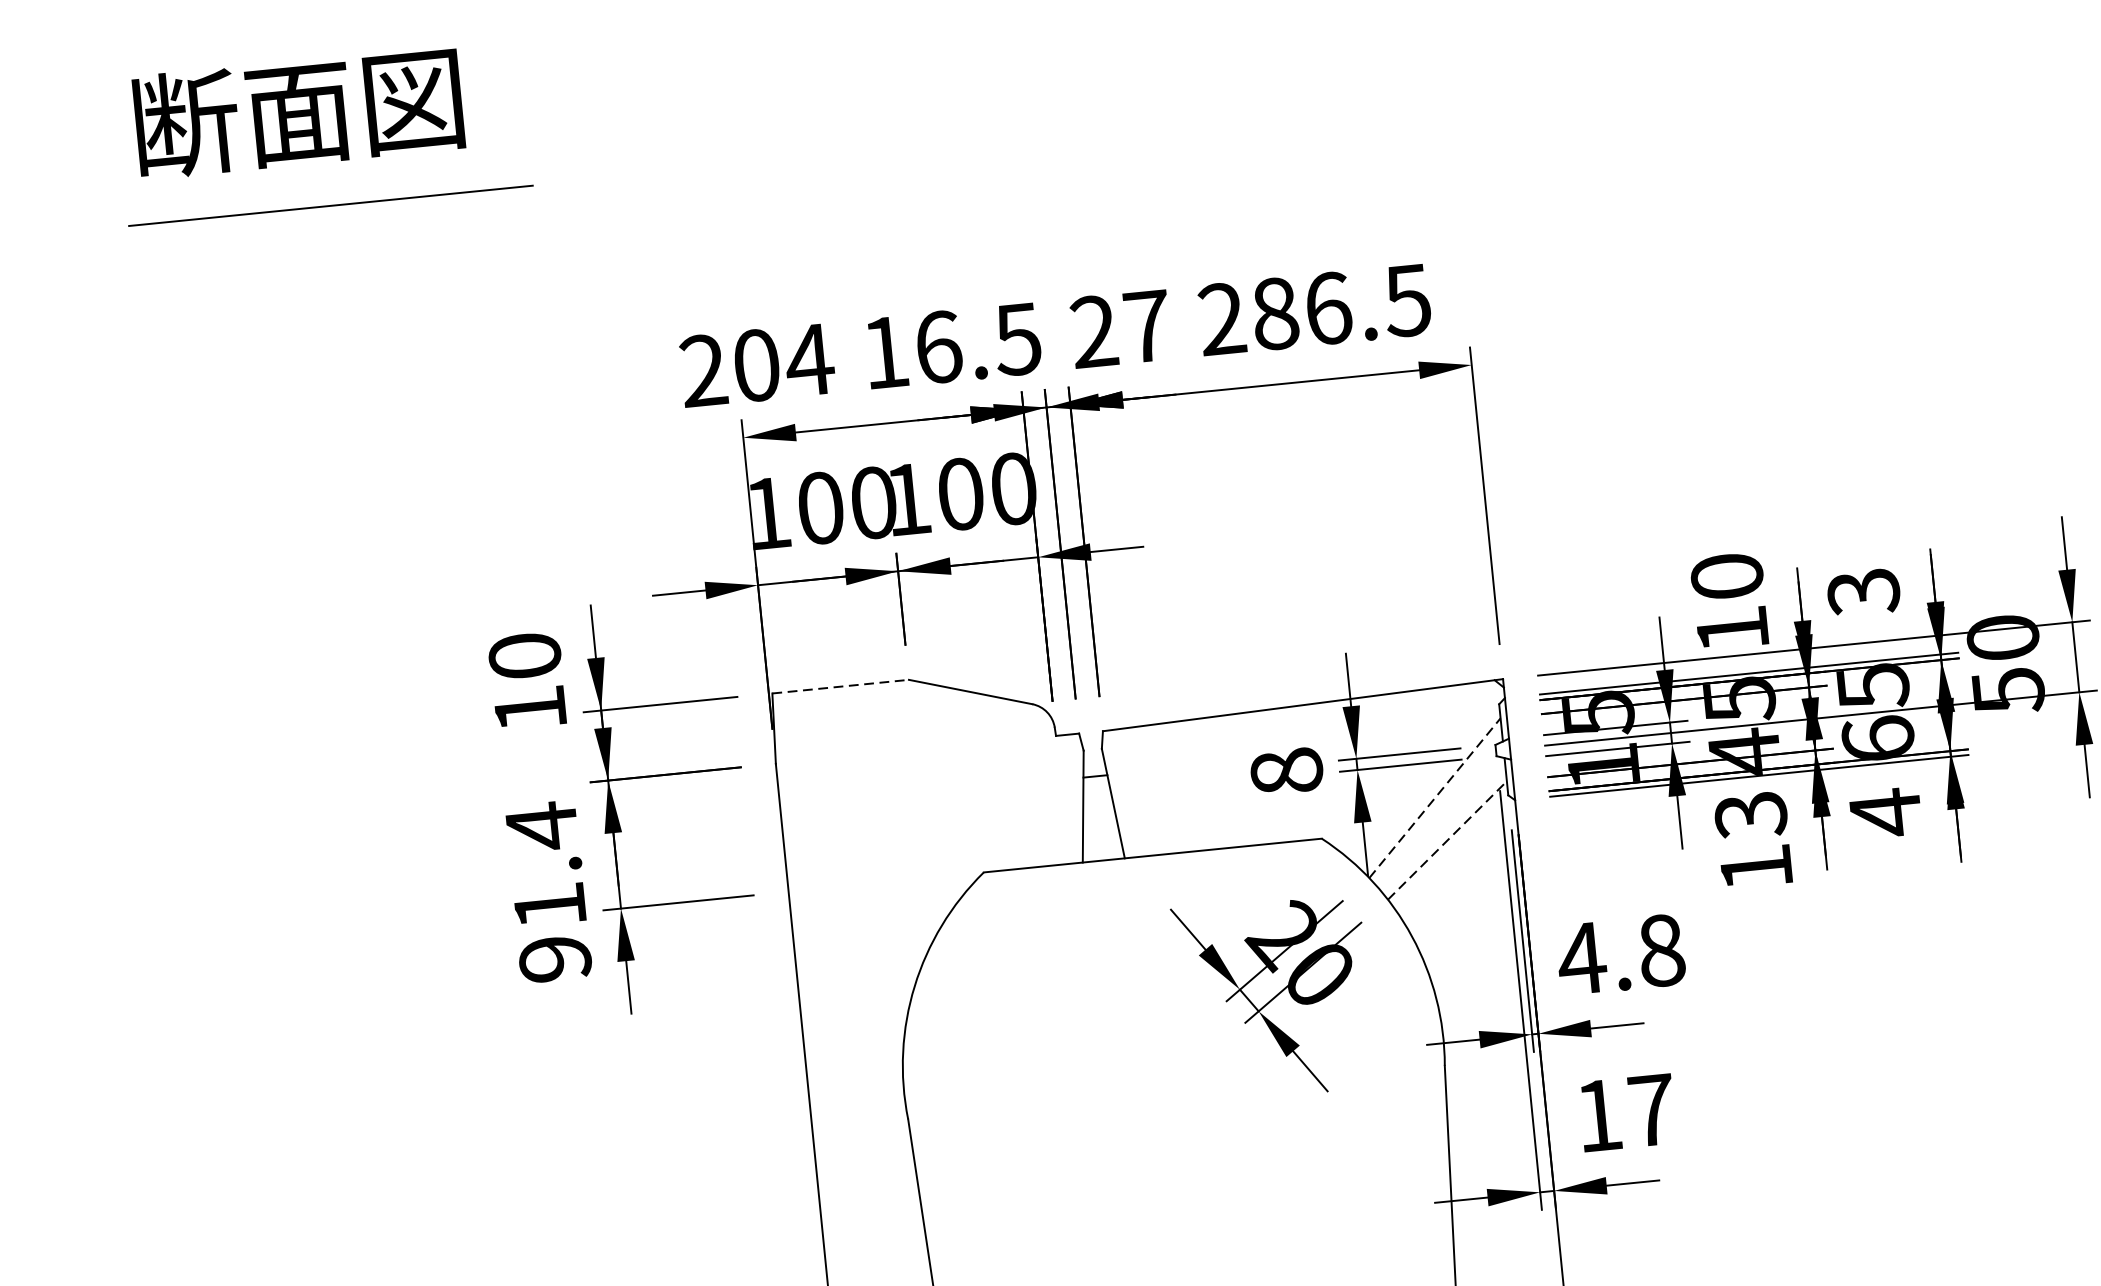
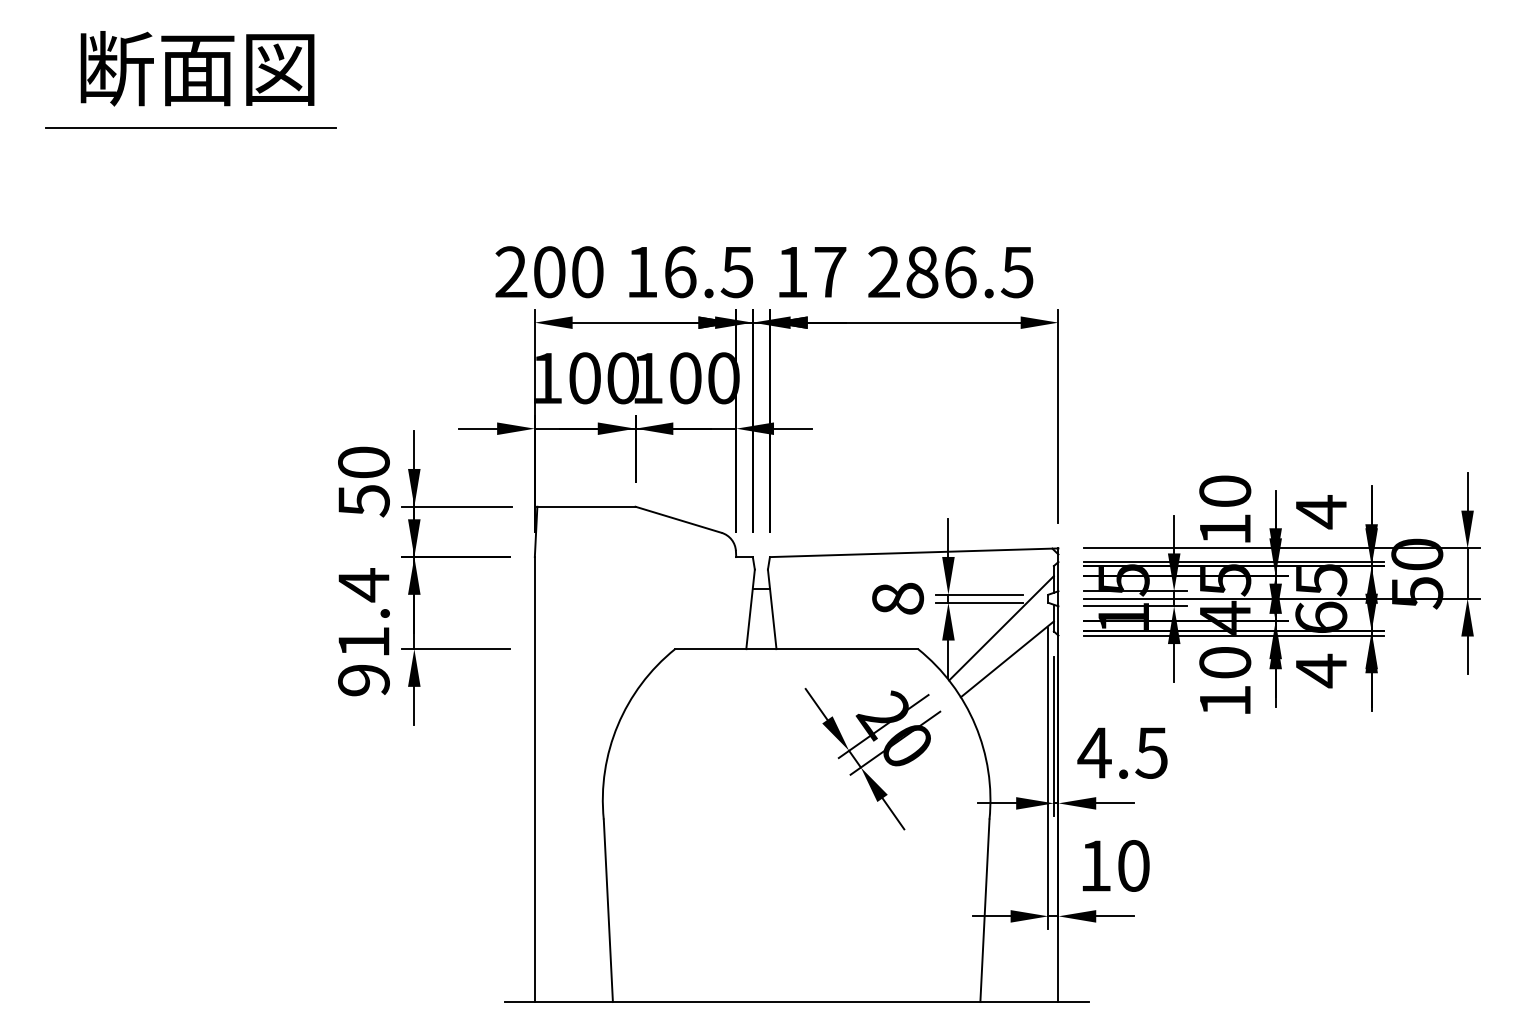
text: (298, 112) -> (197, 68), moved
line: (330, 204) -> (190, 127), moved
text: (1093, 330) -> (791, 271), 27 -> 17
text: (809, 360) -> (587, 272), 204 -> 200
text: (1864, 592) -> (1321, 512), 3 -> 4
line: (840, 686) -> (586, 506), dashed -> solid
text: (529, 710) -> (363, 501), 10 -> 50
line: (1434, 798) -> (1001, 628), dashed -> solid
text: (1751, 815) -> (1225, 663), 13 -> 10
line: (1447, 840) -> (1007, 659), dashed -> solid
text: (1660, 950) -> (1151, 752), 4.8 -> 4.5
text: (1651, 1109) -> (1133, 865), 17 -> 10

